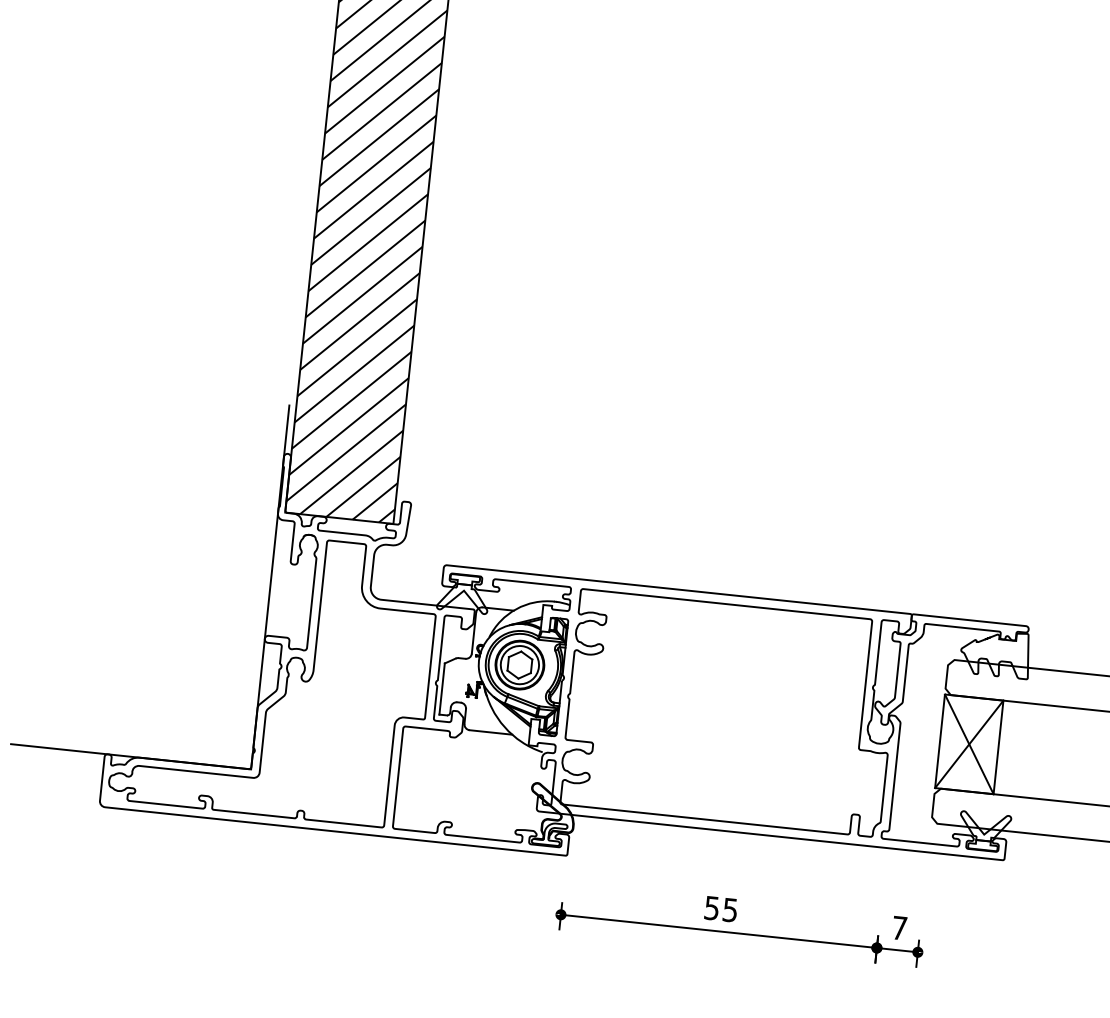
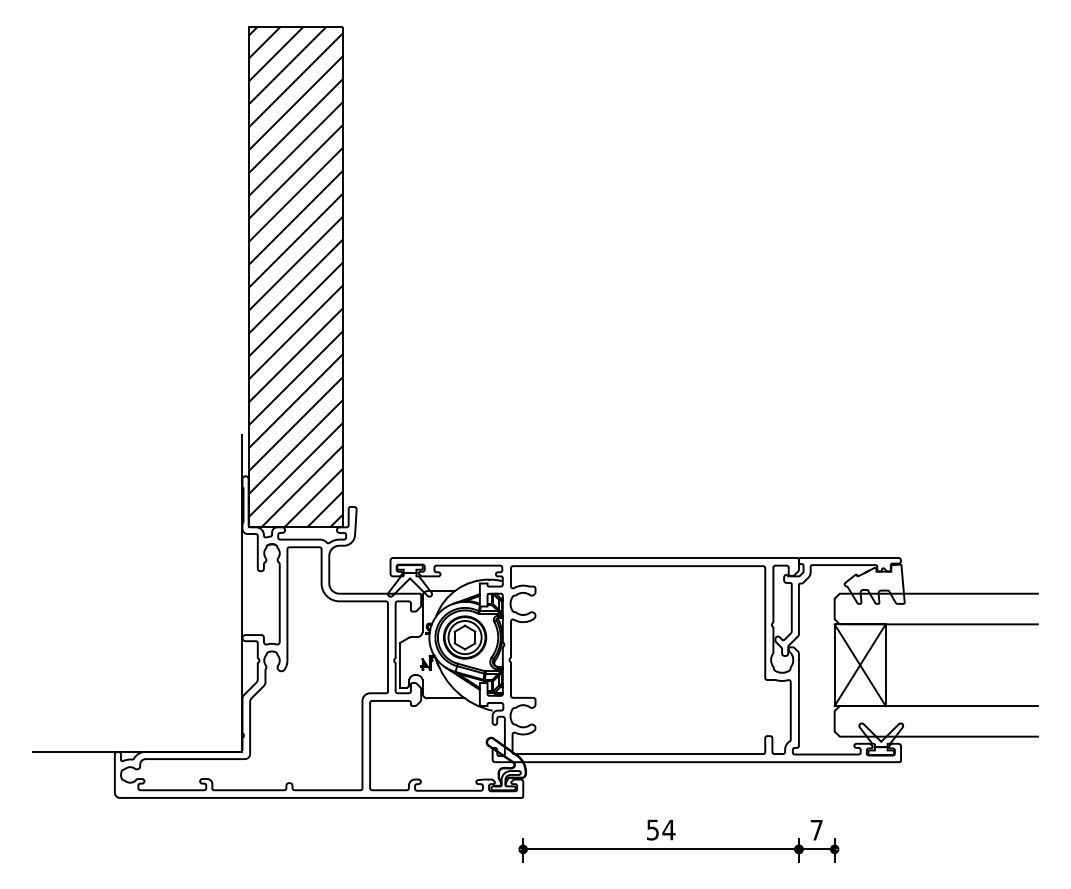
text: (729, 909) -> (668, 829), 55 -> 54

